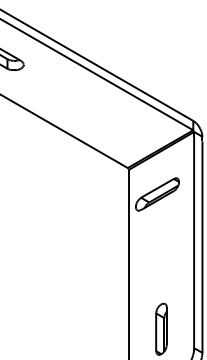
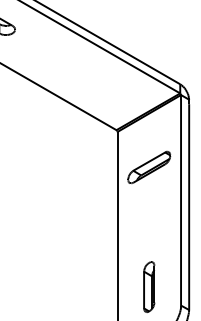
part: (157, 194) -> (149, 167), moved

